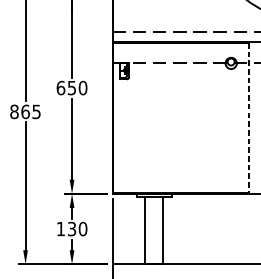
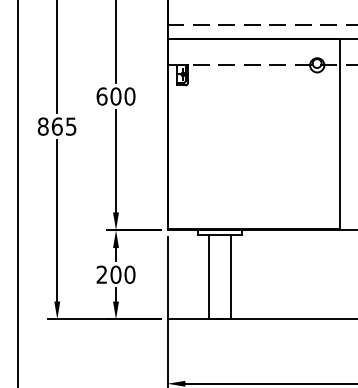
text: (71, 88) -> (115, 96), 650 -> 600
line: (248, 118) -> (339, 134), dashed -> solid
text: (66, 228) -> (108, 274), 130 -> 200

